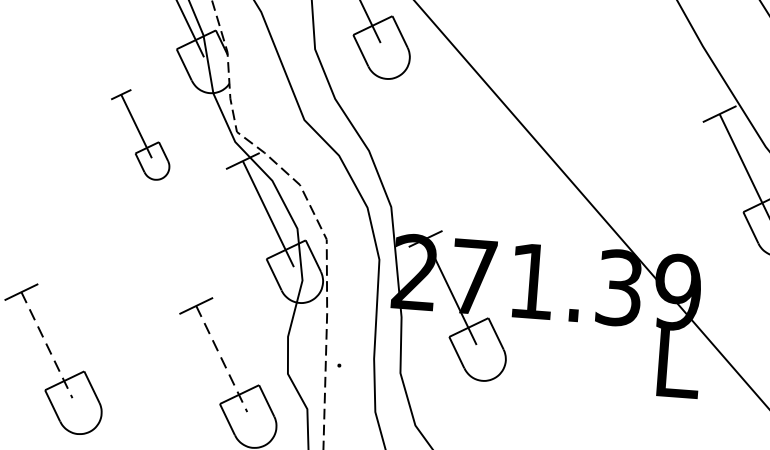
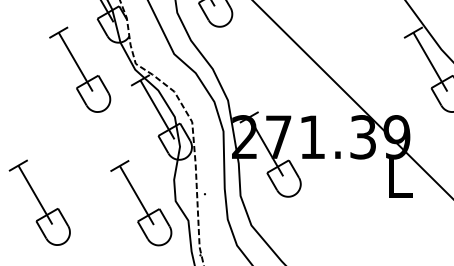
part: (140, 134) -> (80, 69), size x1.67
line: (46, 345) -> (35, 195), dashed -> solid
line: (222, 359) -> (137, 195), dashed -> solid

